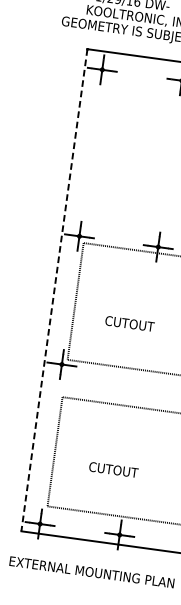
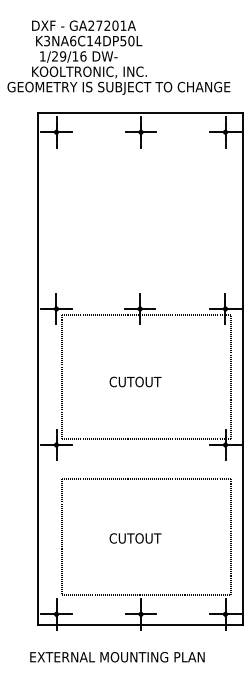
line: (54, 290) -> (38, 368), dashed -> solid
text: (129, 323) -> (135, 381), moved
text: (113, 469) -> (135, 538), moved

